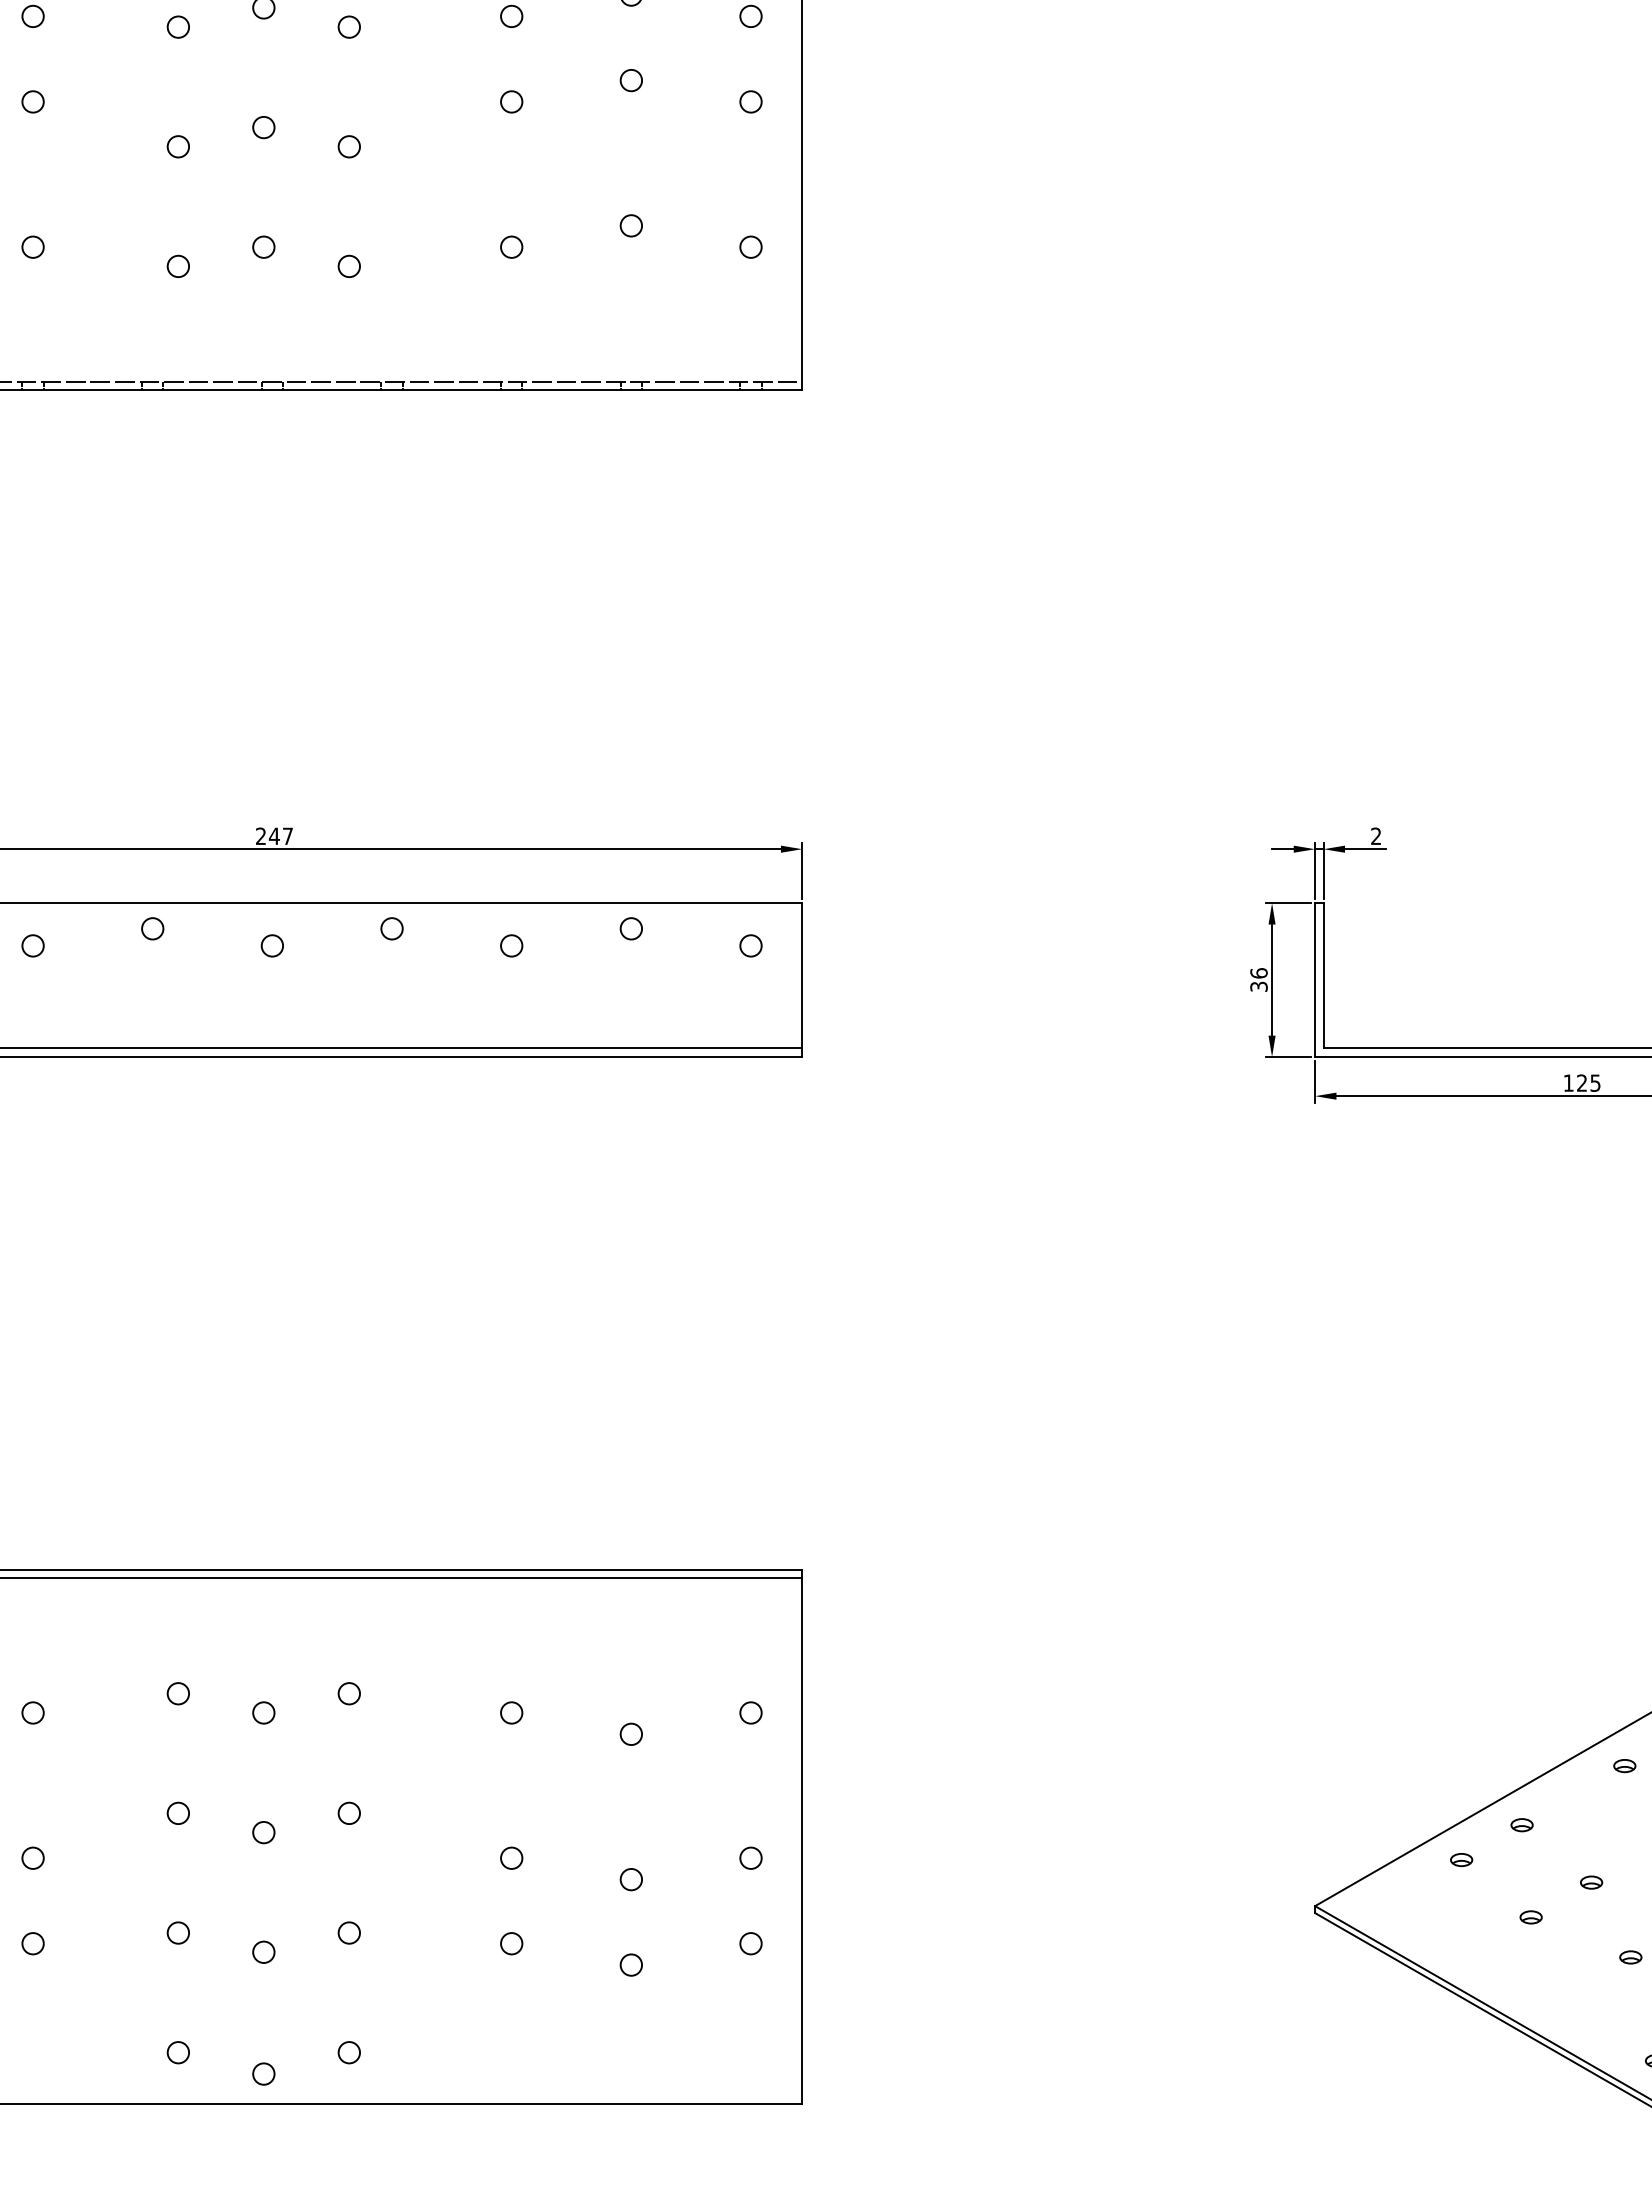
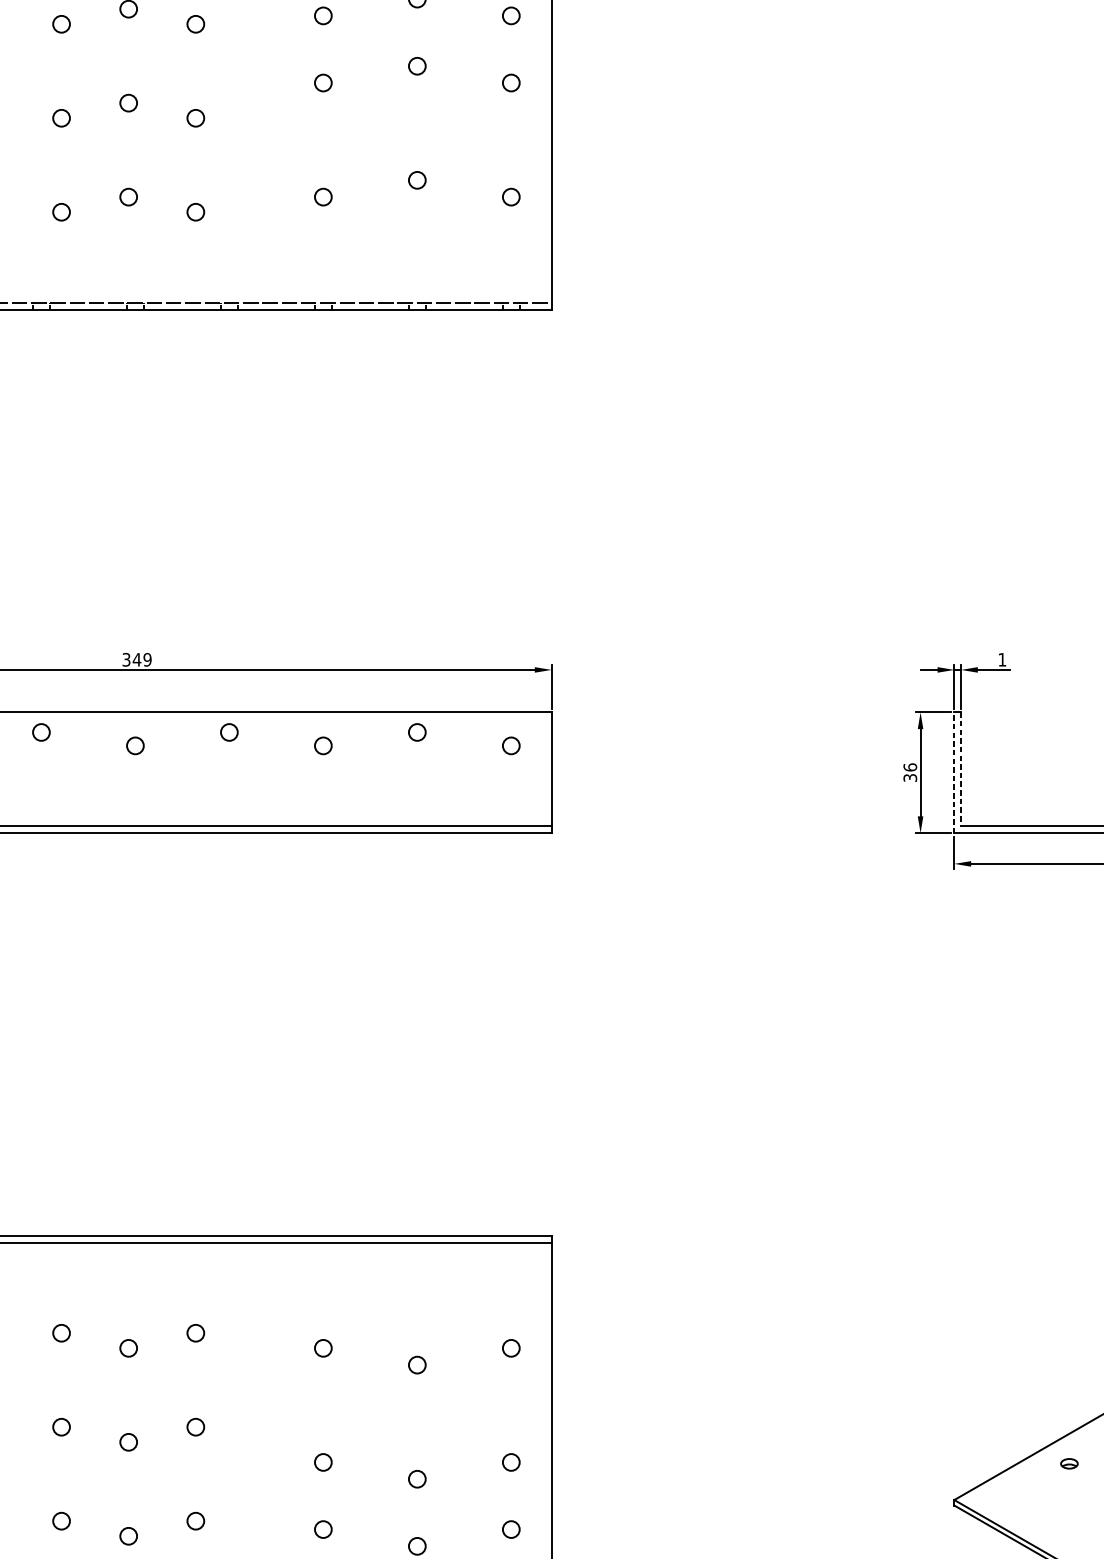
text: (1375, 835) -> (1001, 659), 2 -> 1
text: (274, 836) -> (137, 659), 247 -> 349
line: (1323, 975) -> (960, 769), solid -> dashed
line: (1315, 980) -> (954, 773), solid -> dashed

